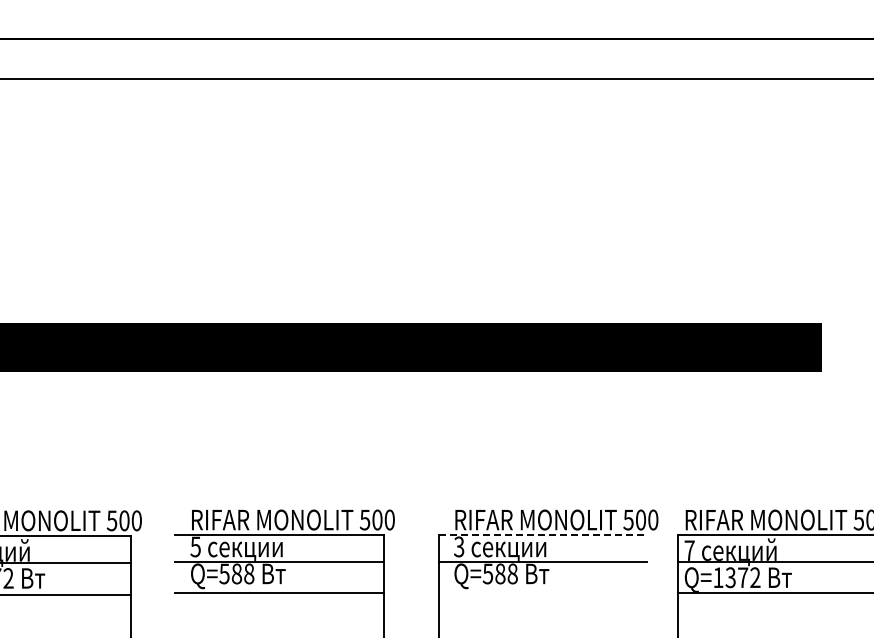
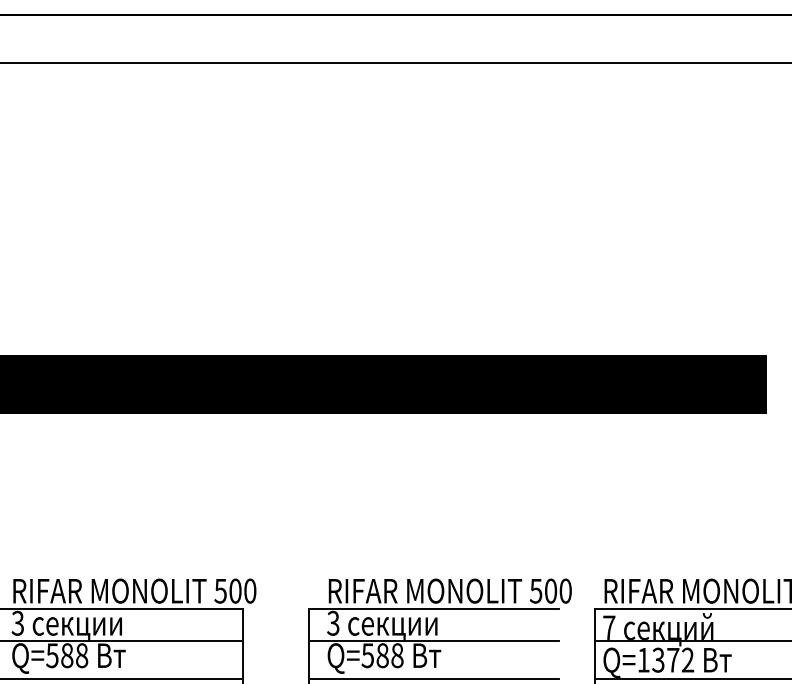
line: (543, 534) -> (434, 608), dashed -> solid
text: (195, 546) -> (17, 622), 5 -> 3
line: (542, 593) -> (433, 679), added

